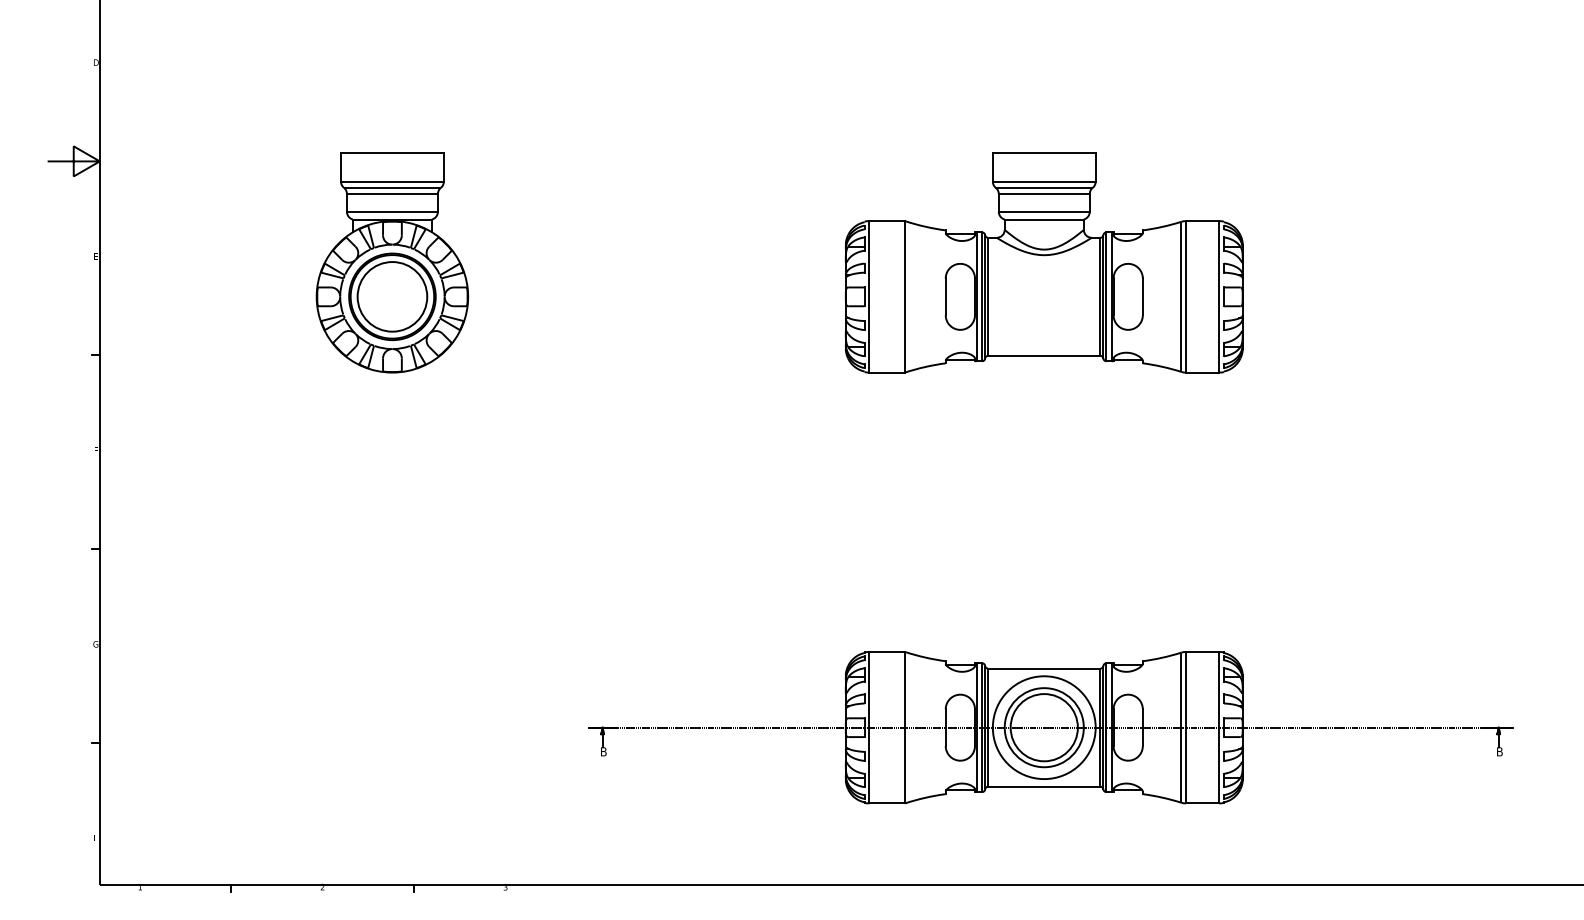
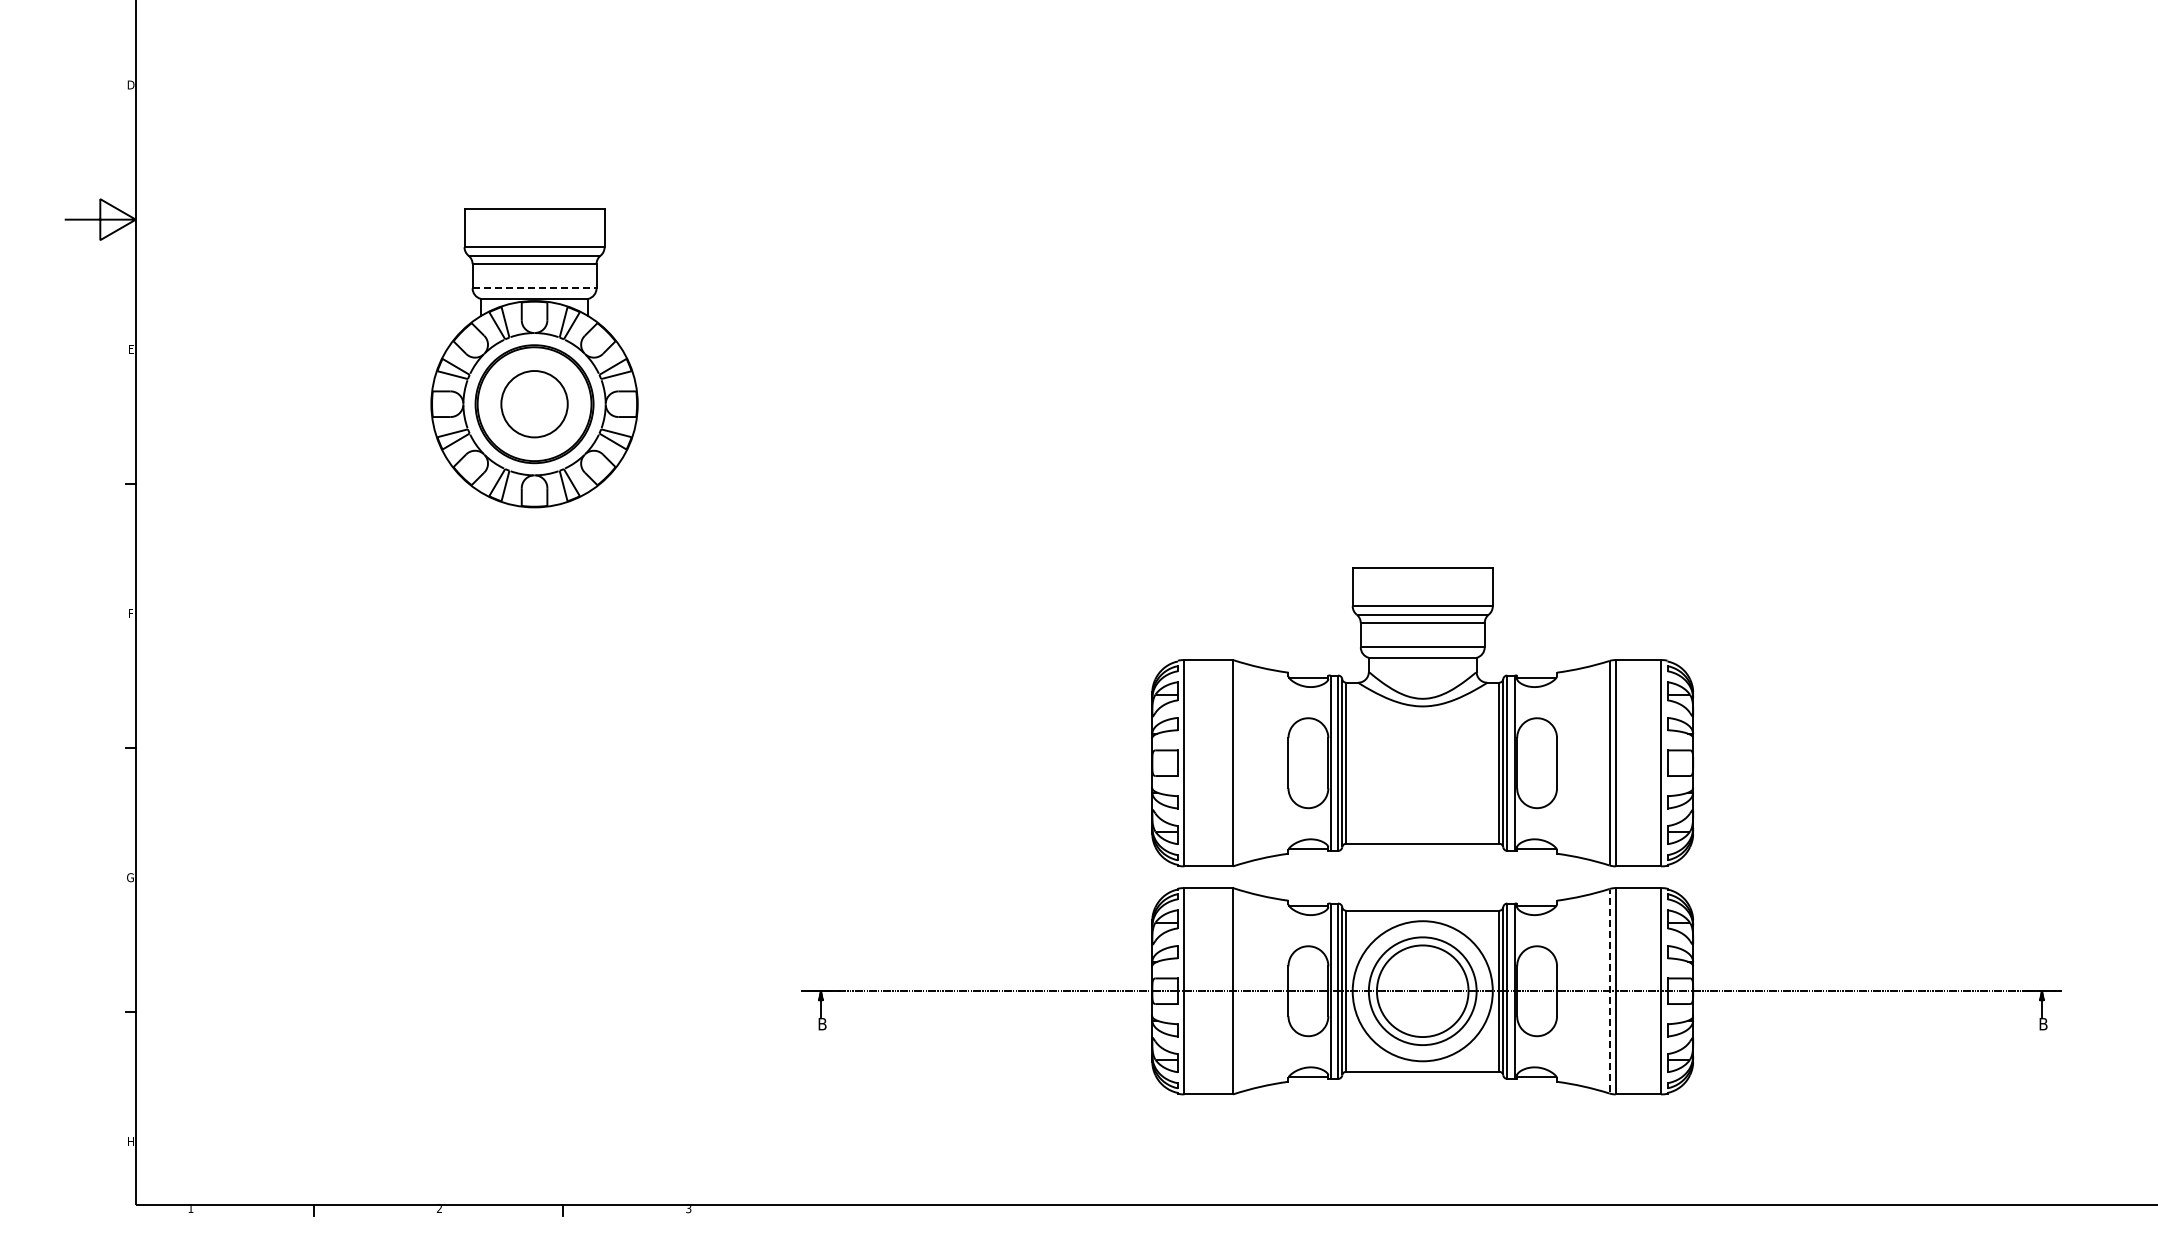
line: (393, 211) -> (535, 288), solid -> dashed
part: (1044, 263) -> (1422, 717), moved
circle: (392, 296) -> (534, 403), size x0.7
line: (1181, 727) -> (1609, 991), solid -> dashed

